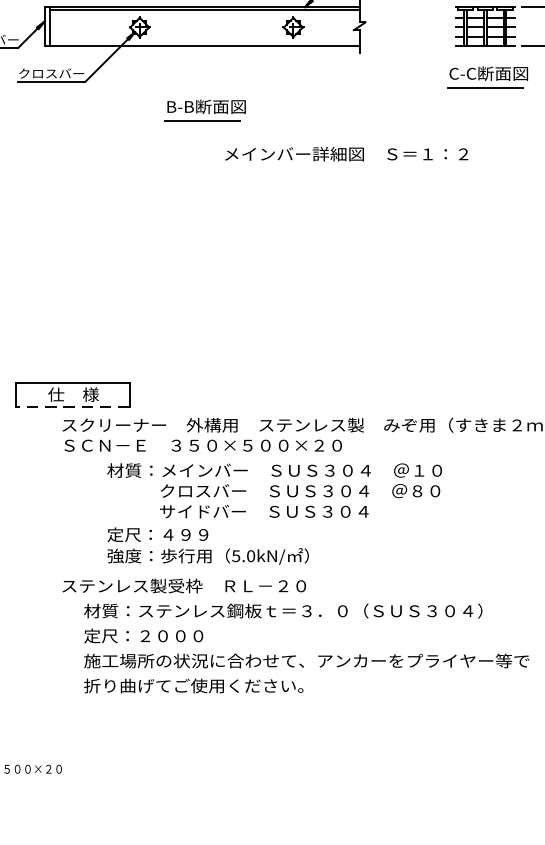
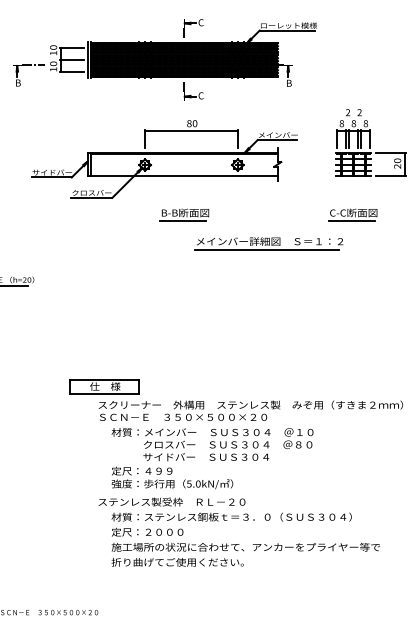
part: (486, 76) -> (352, 214), moved
line: (342, 167) -> (267, 249), added
line: (72, 407) -> (104, 394), dashed -> solid
text: (274, 513) -> (212, 458), moved

